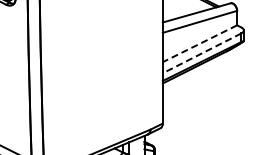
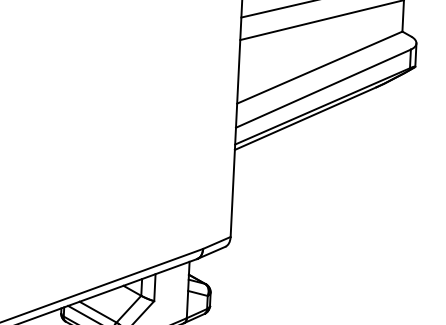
line: (199, 43) -> (318, 67), dashed -> solid
line: (201, 53) -> (322, 88), dashed -> solid

